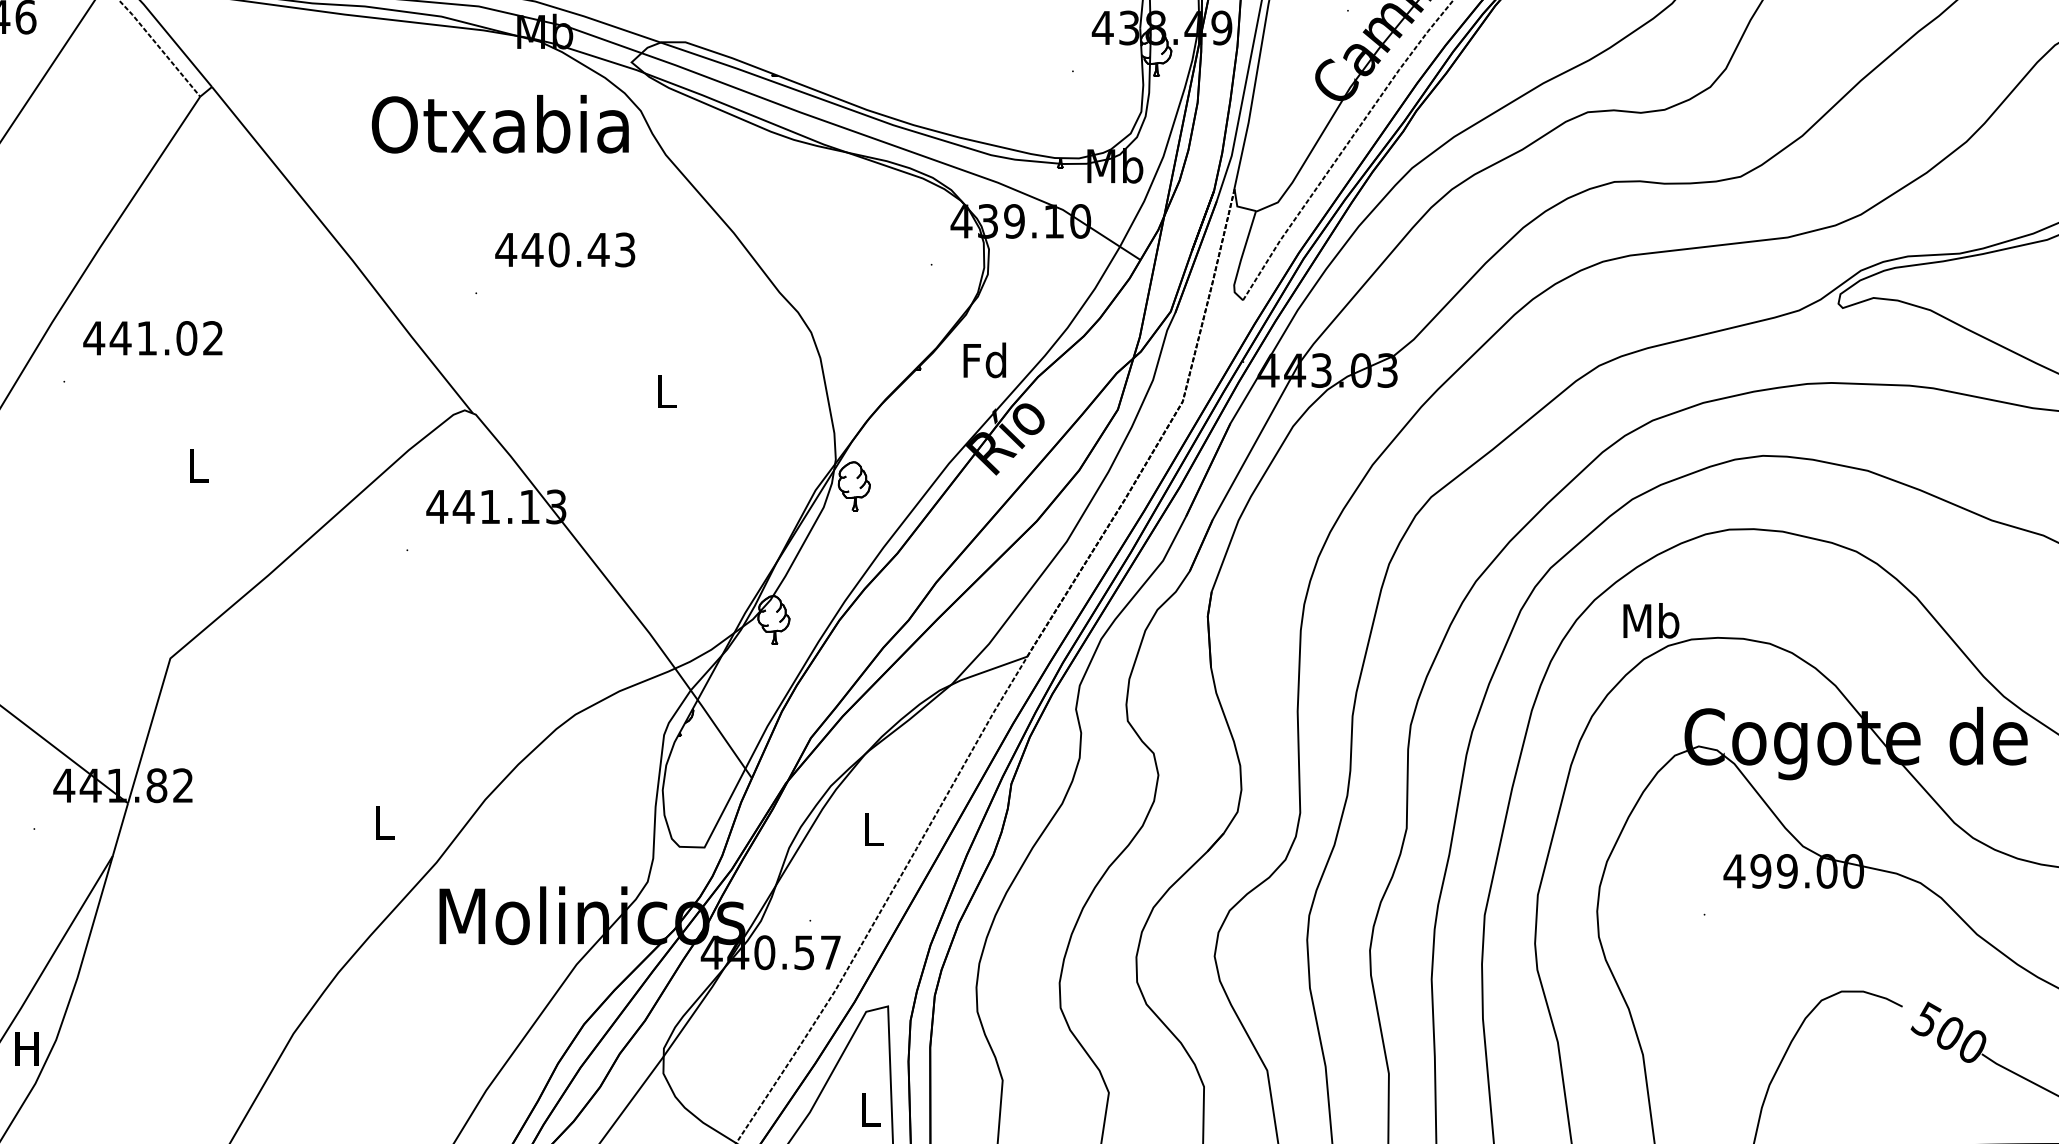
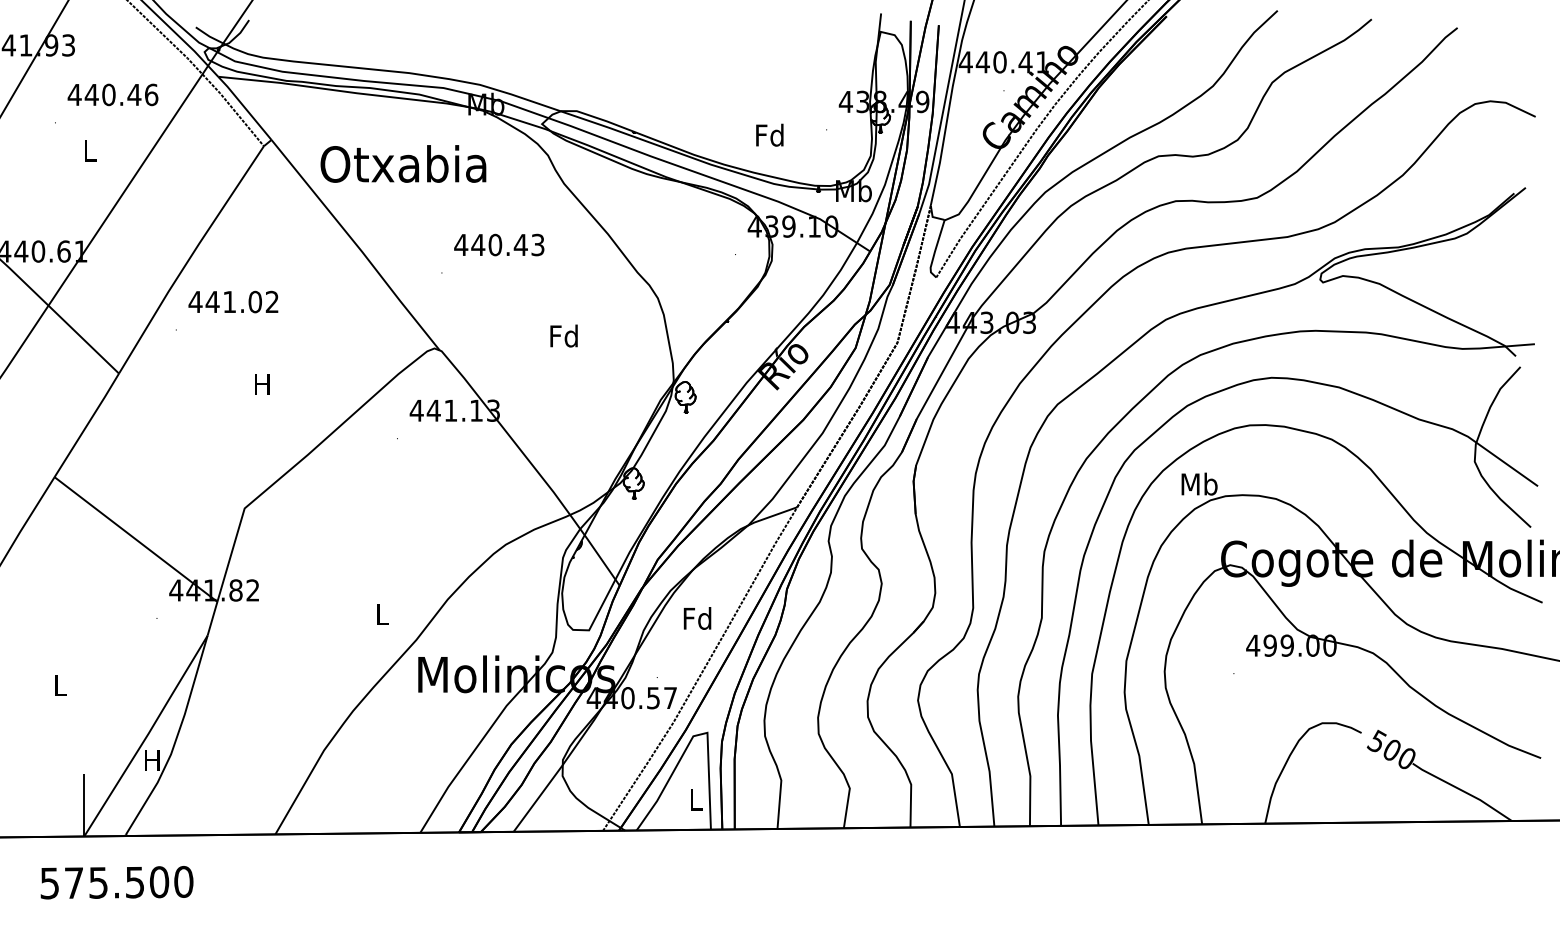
text: (500, 123) -> (403, 163), moved
text: (984, 359) -> (769, 134), moved
text: (664, 390) -> (563, 335), L -> Fd
text: (198, 466) -> (262, 384), L -> H
text: (872, 829) -> (697, 618), L -> Fd

